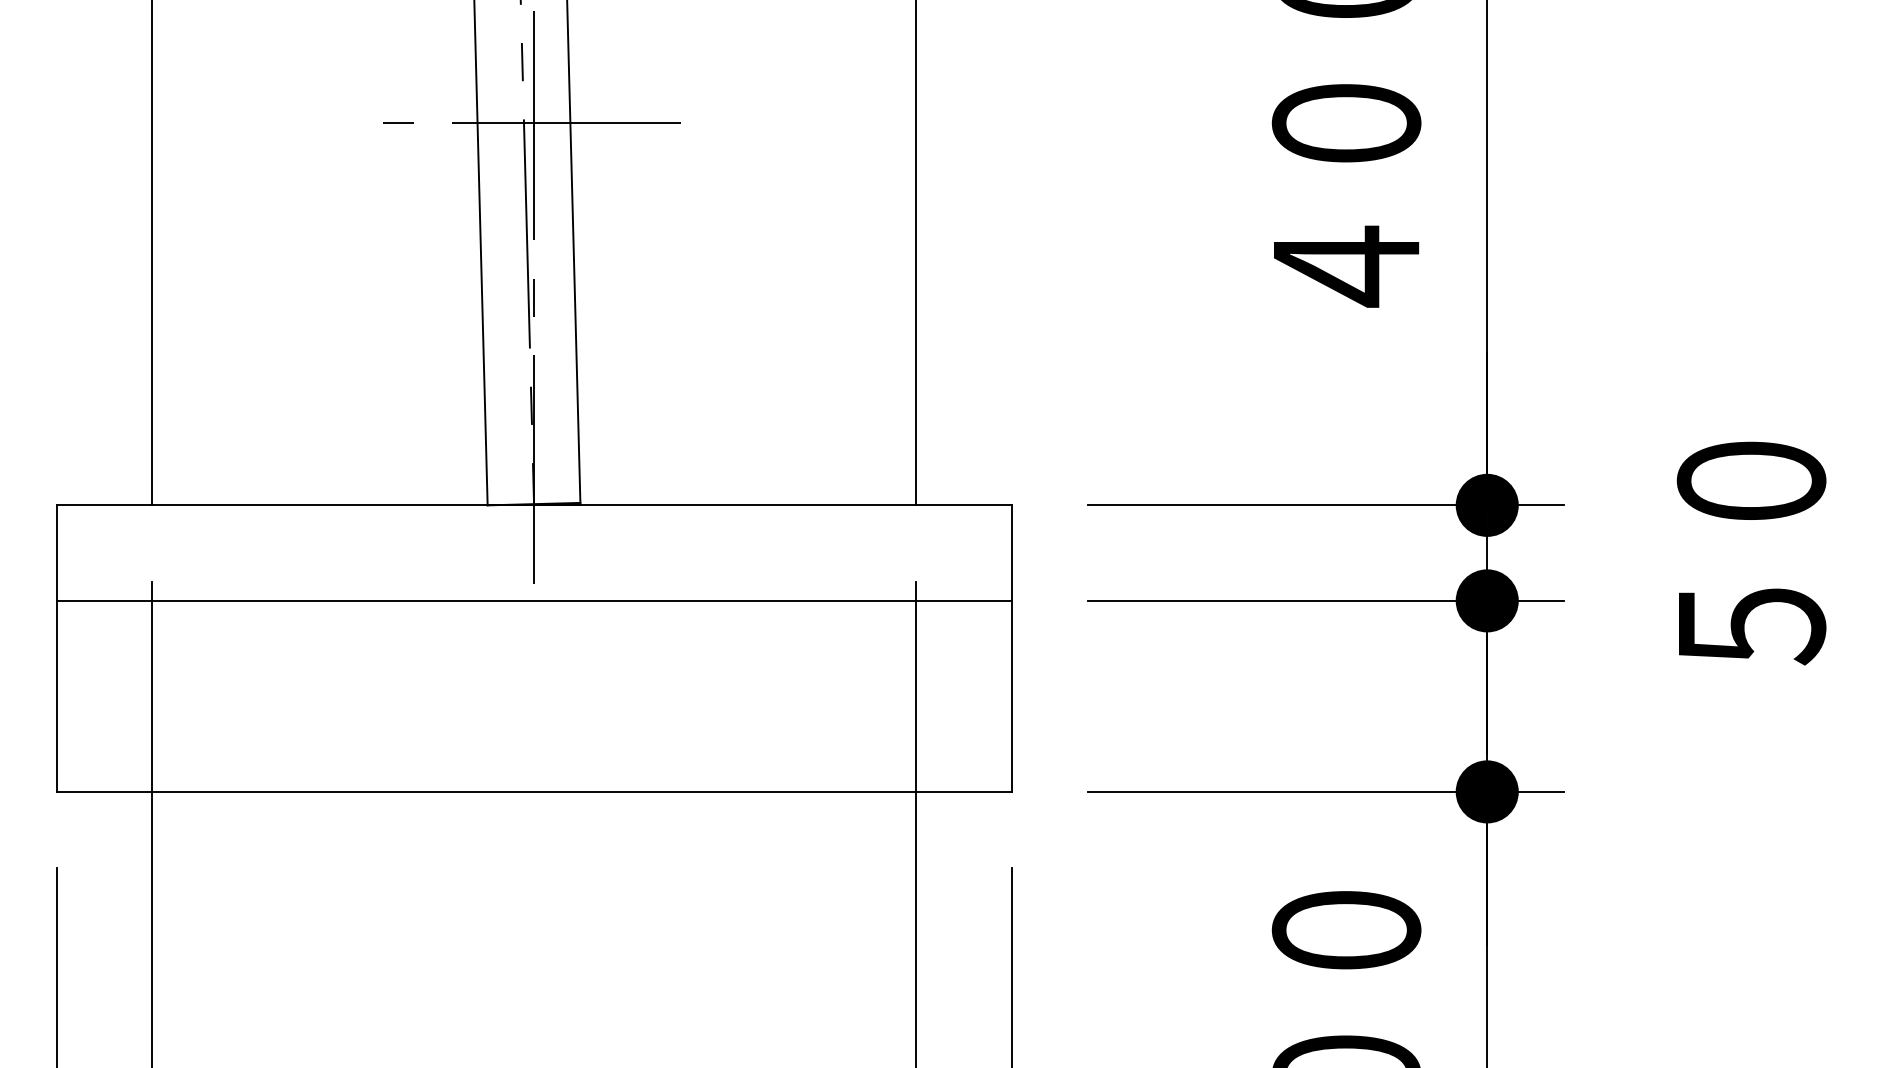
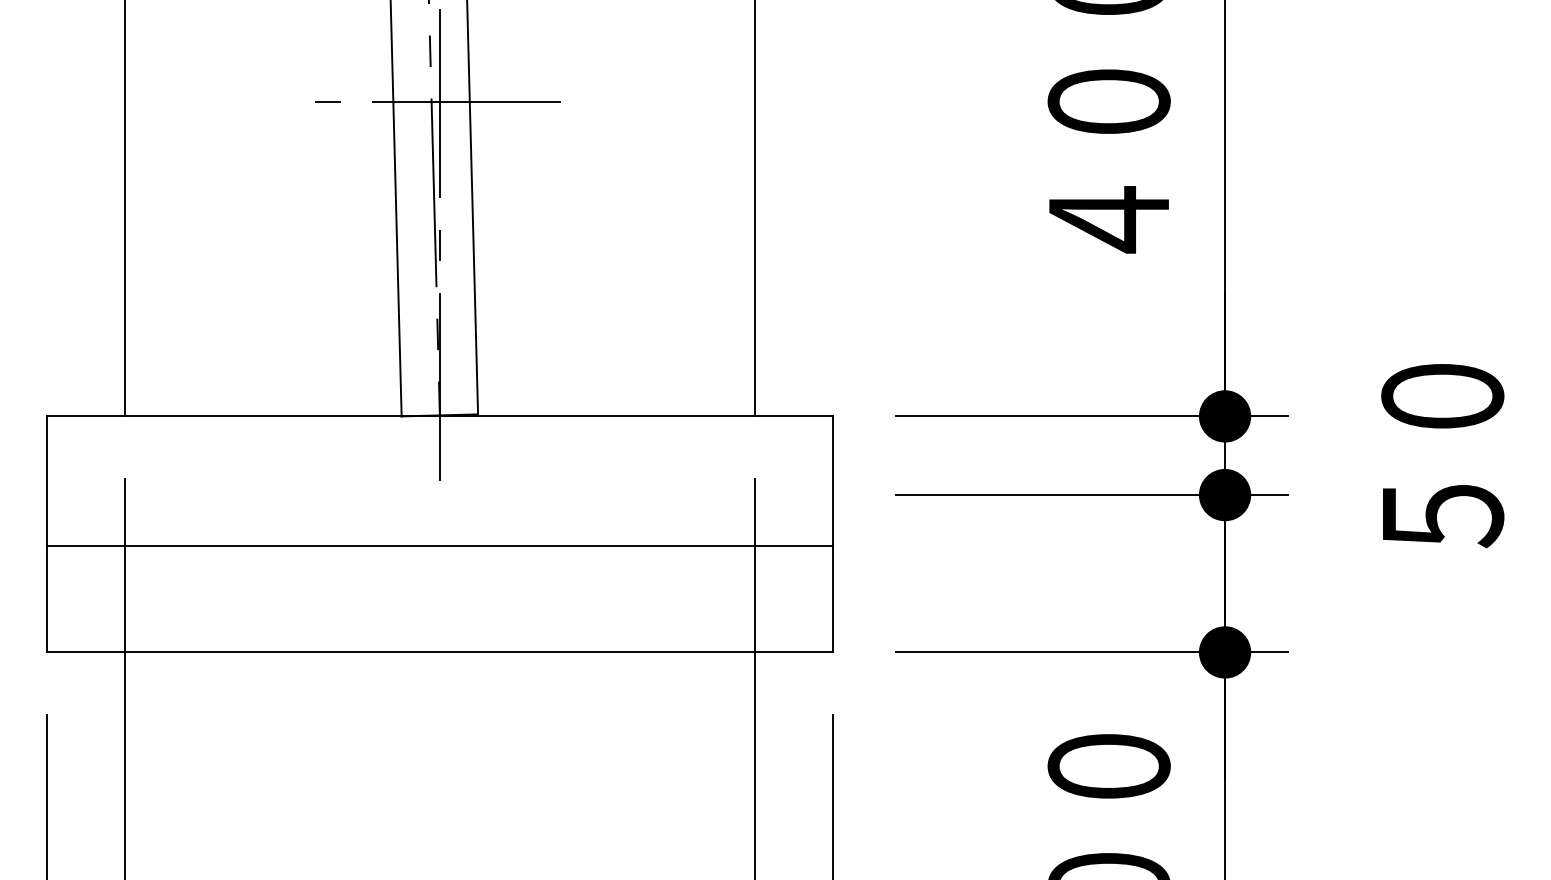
line: (533, 601) -> (439, 546), moved

